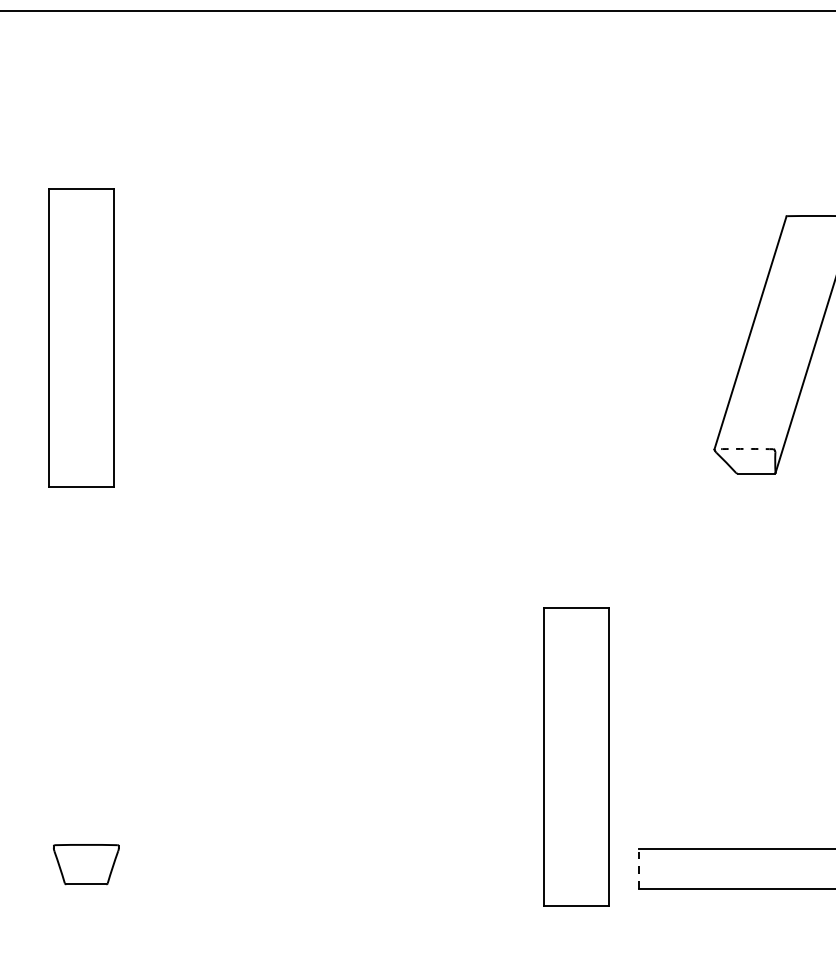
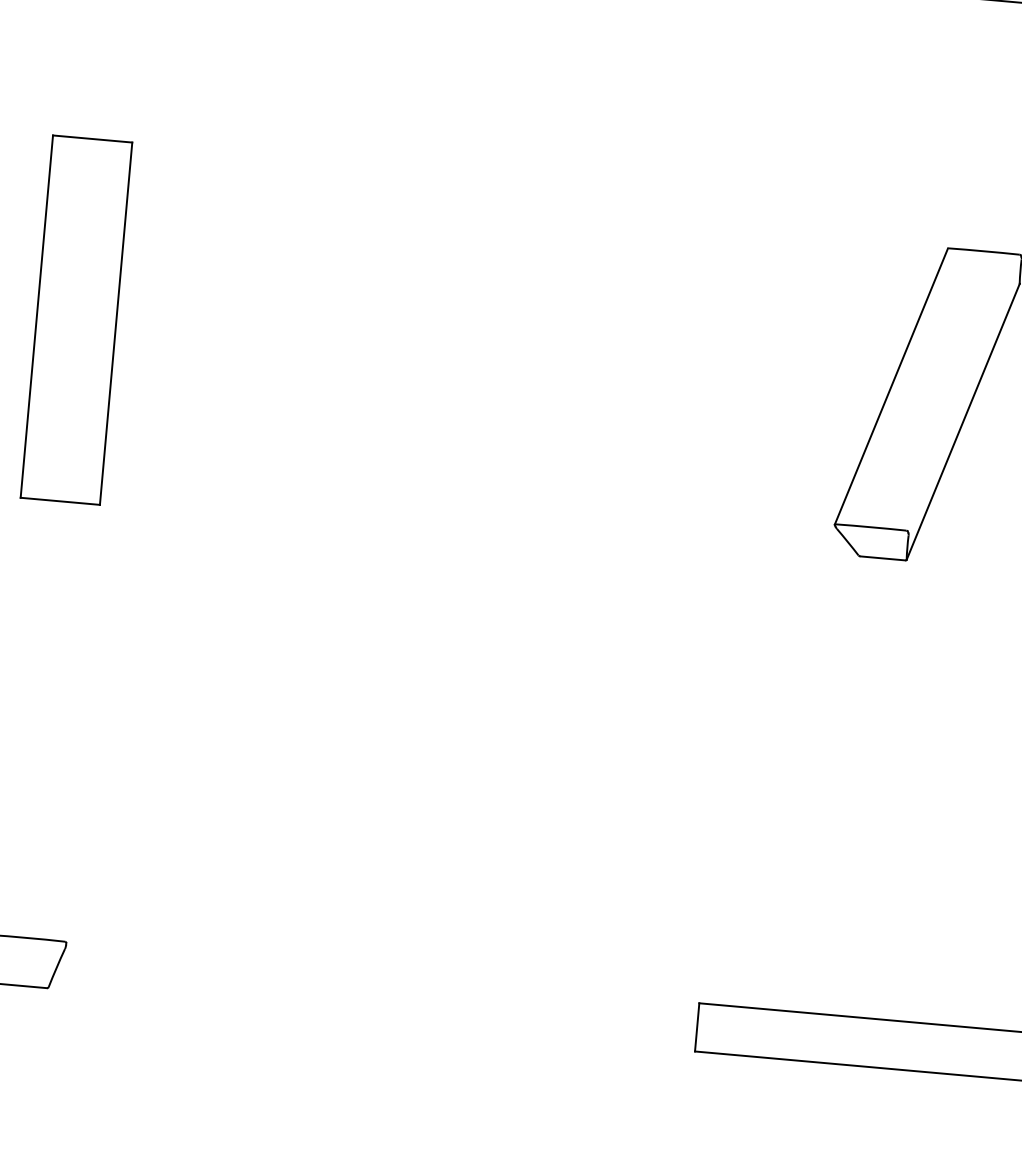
arc: (744, 448) -> (871, 526), dashed -> solid
part: (576, 756) -> (633, 883), removed
line: (638, 869) -> (696, 1027), dashed -> solid

